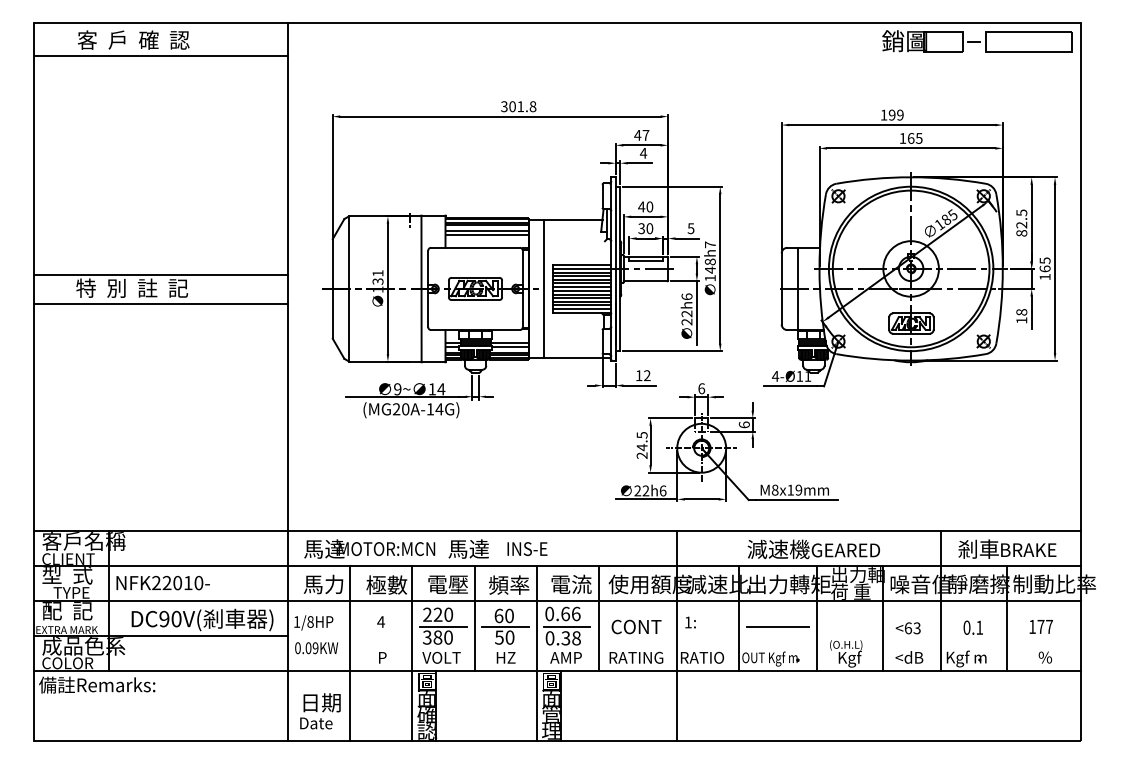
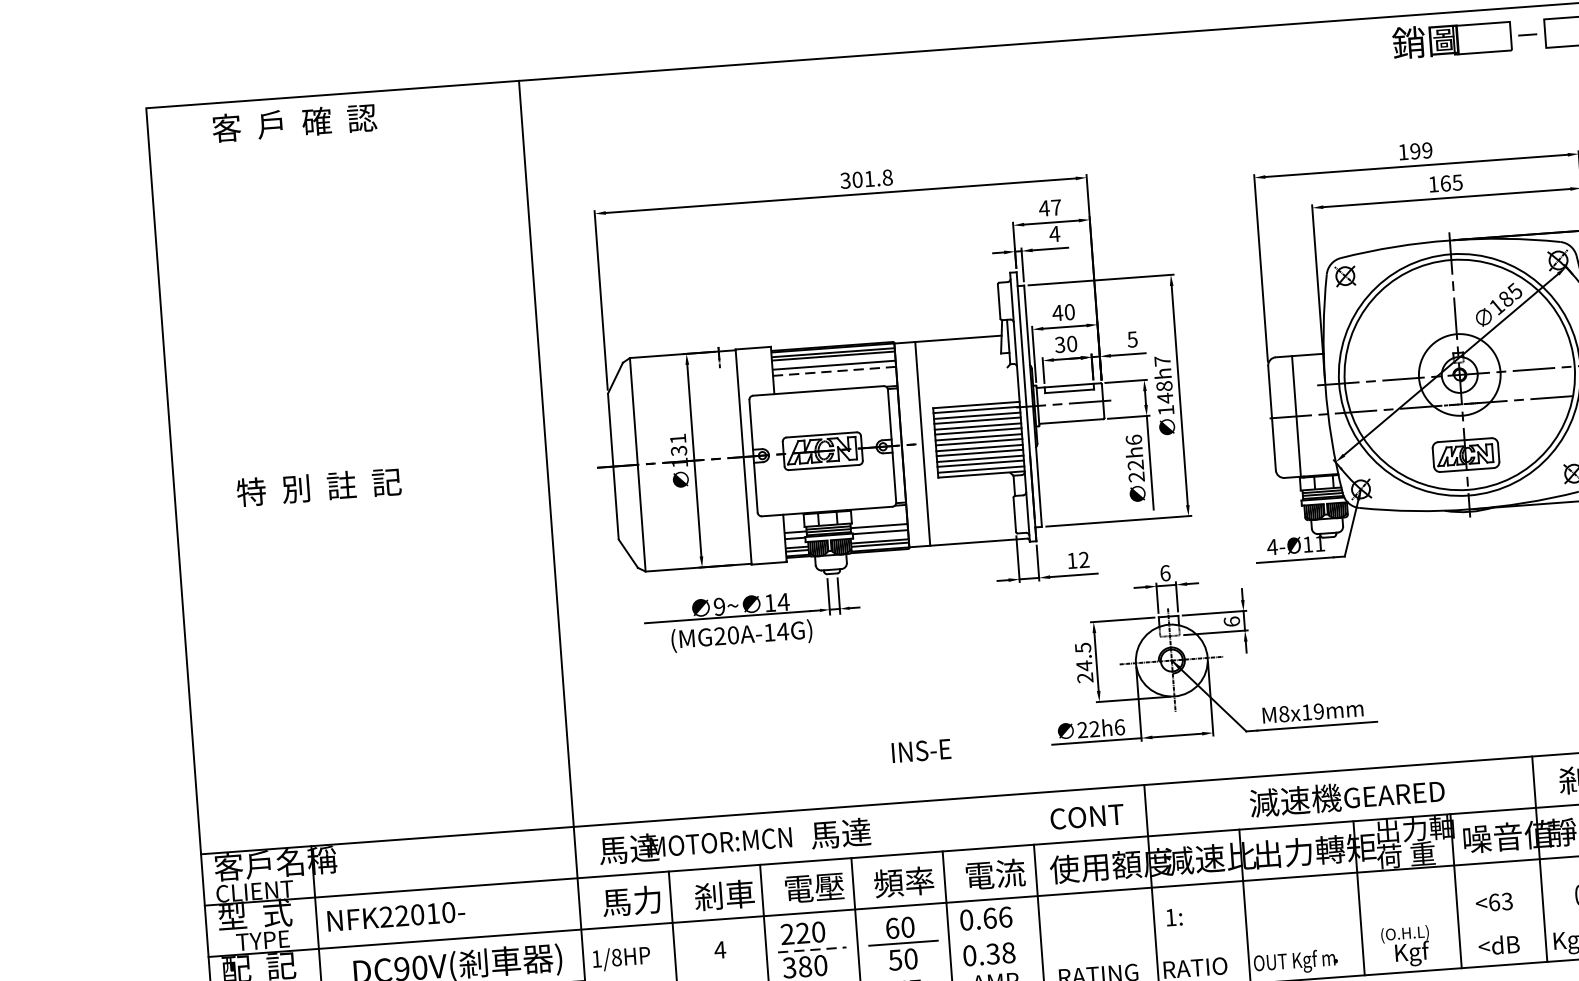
line: (161, 56) -> (337, 144), removed
line: (487, 235) -> (834, 371), solid -> dashed
line: (160, 274) -> (359, 463), removed
line: (160, 304) -> (362, 507), removed
text: (527, 548) -> (921, 750), moved
text: (386, 584) -> (724, 894), 極數 -> 剎車
line: (444, 626) -> (813, 949), solid -> dashed
line: (566, 626) -> (992, 936), removed
text: (636, 626) -> (1087, 816), moved
line: (777, 626) -> (1302, 913), removed

